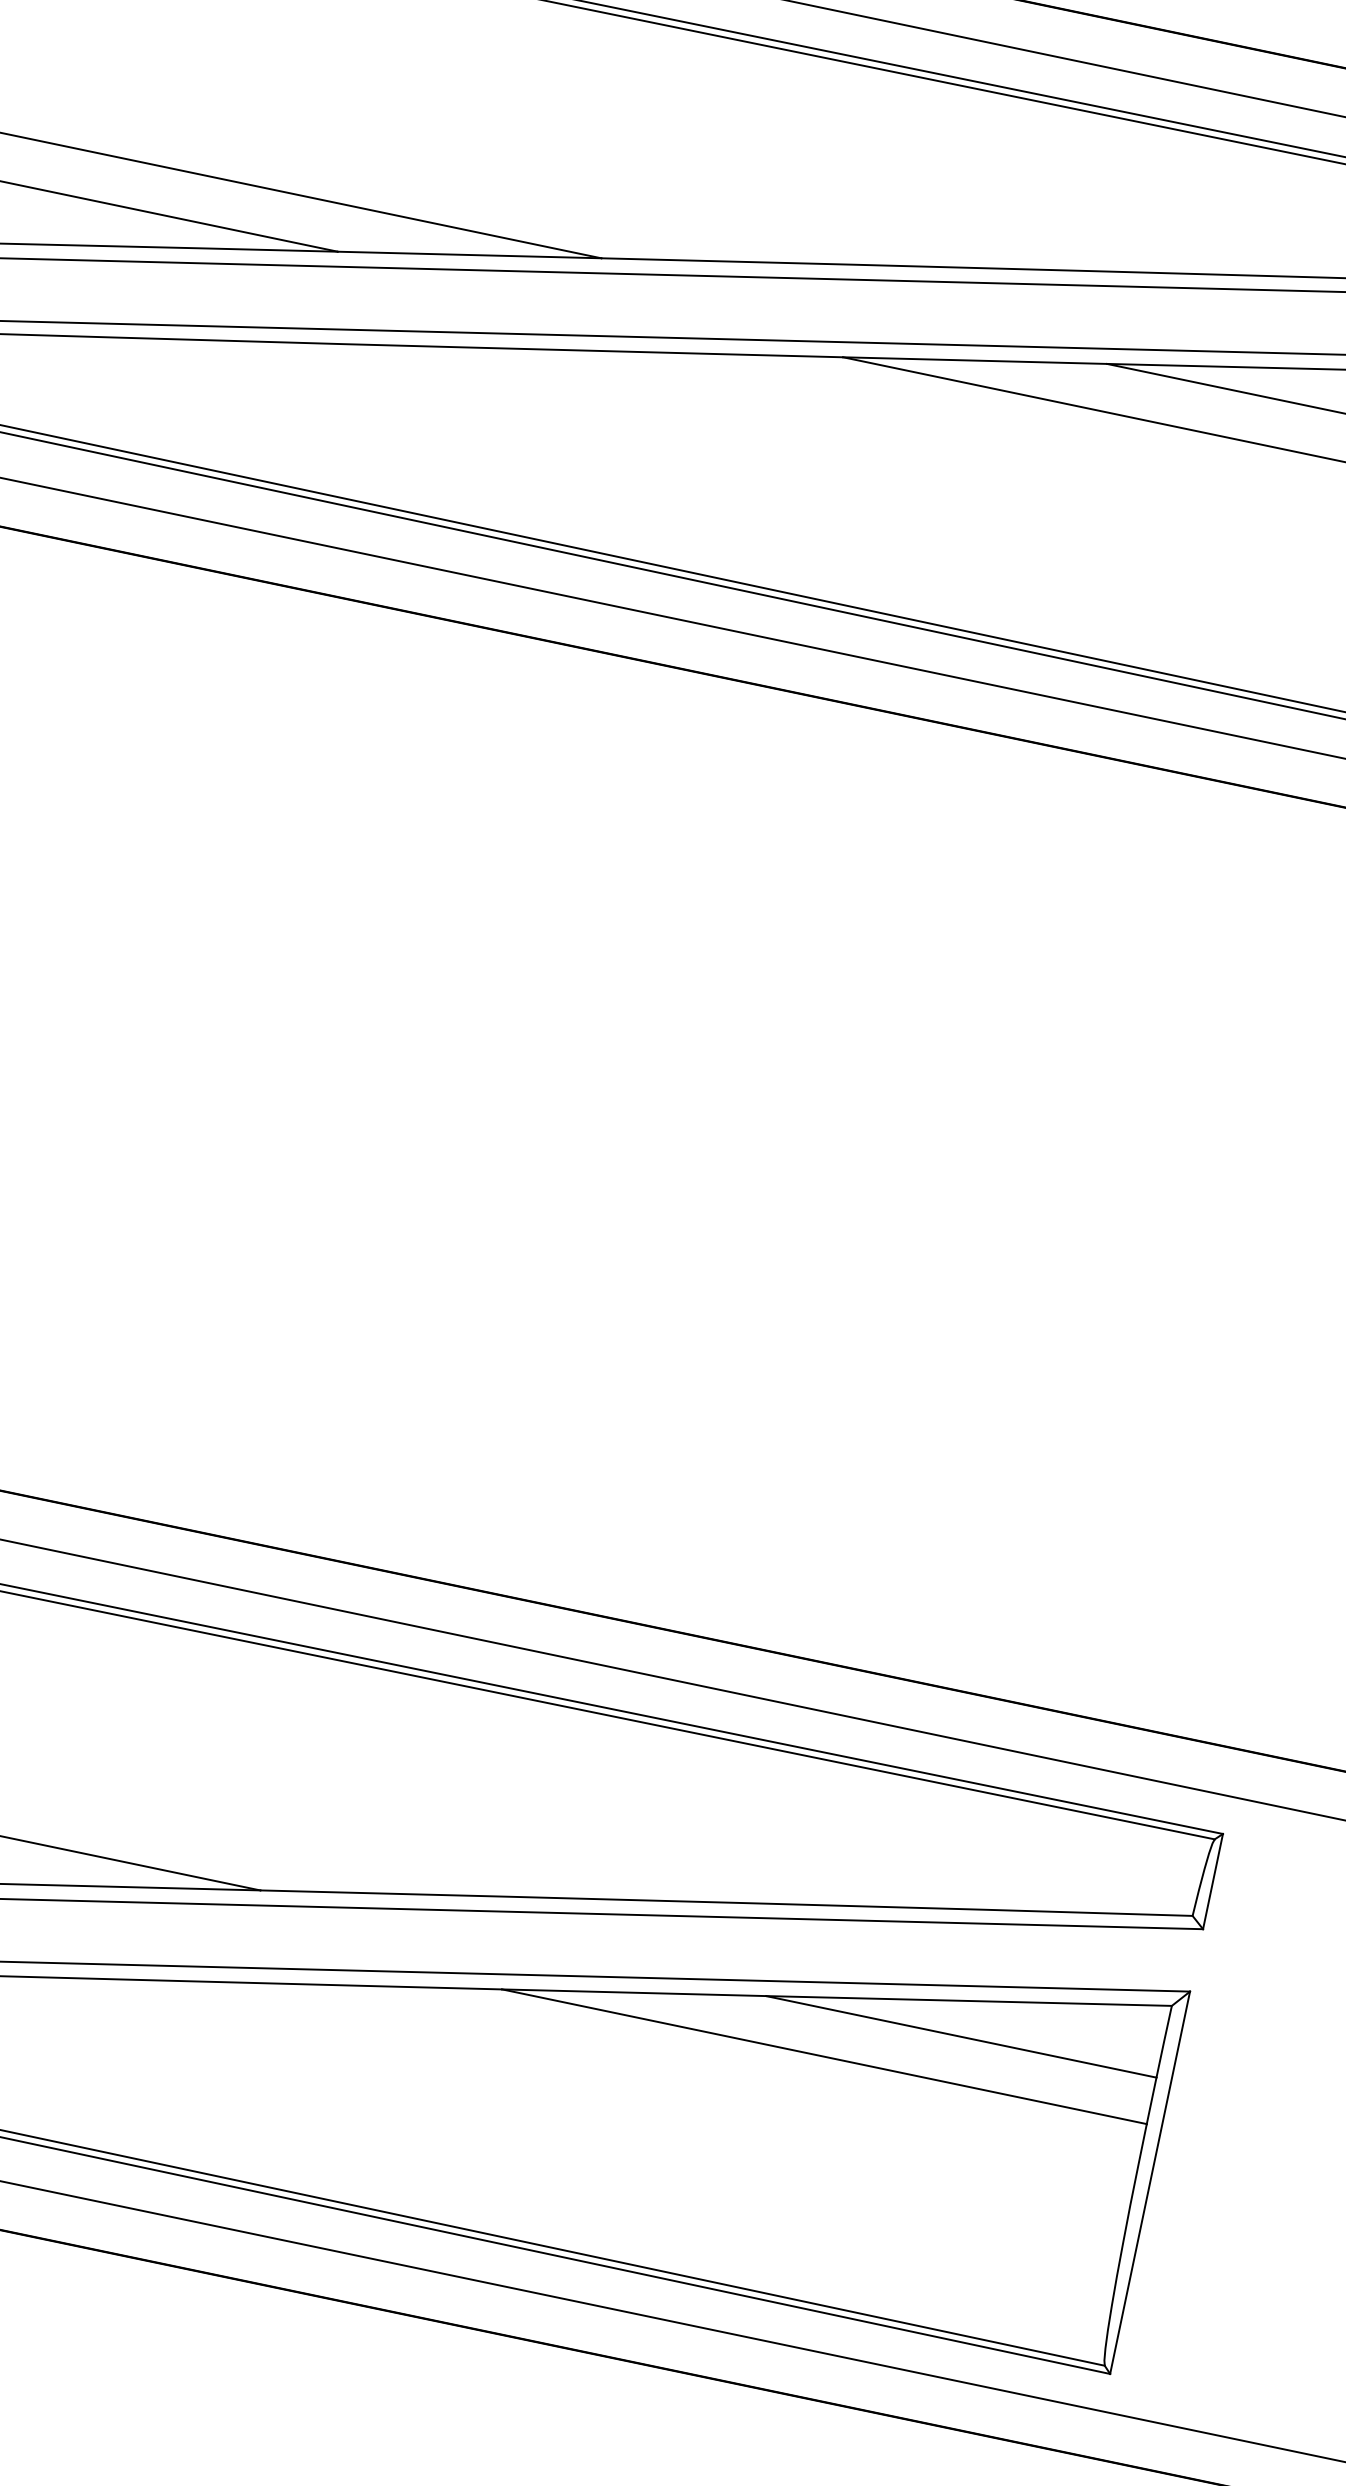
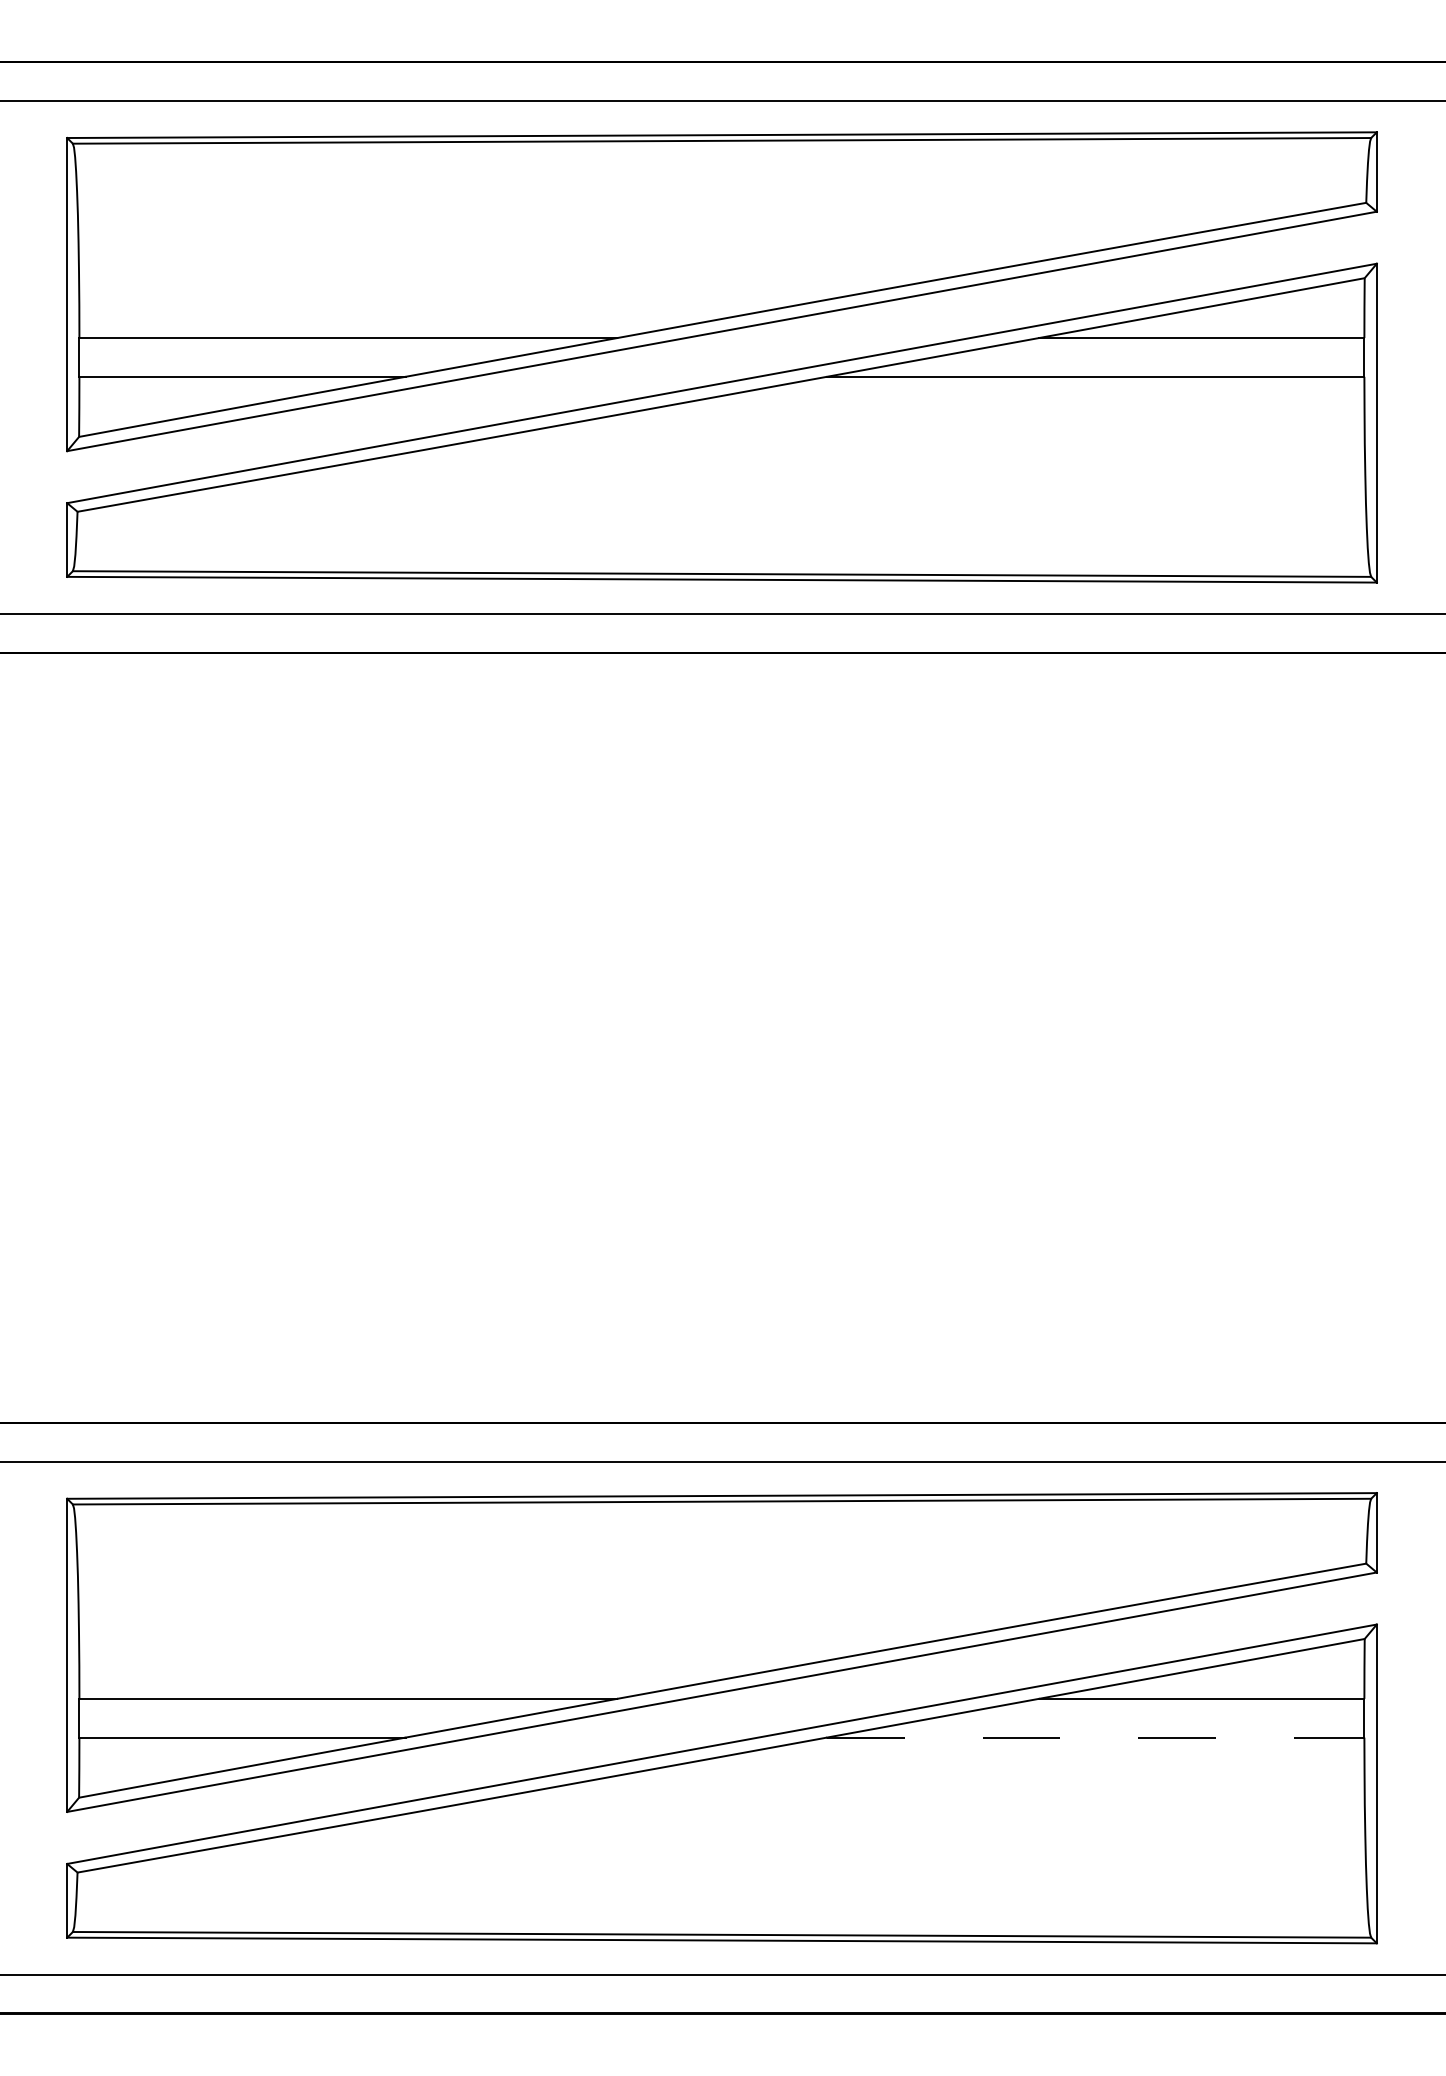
line: (824, 2056) -> (1095, 1737), solid -> dashed

